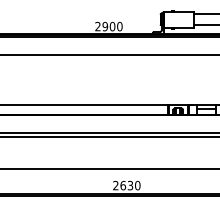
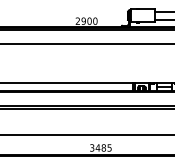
text: (126, 185) -> (100, 147), 2630 -> 3485

